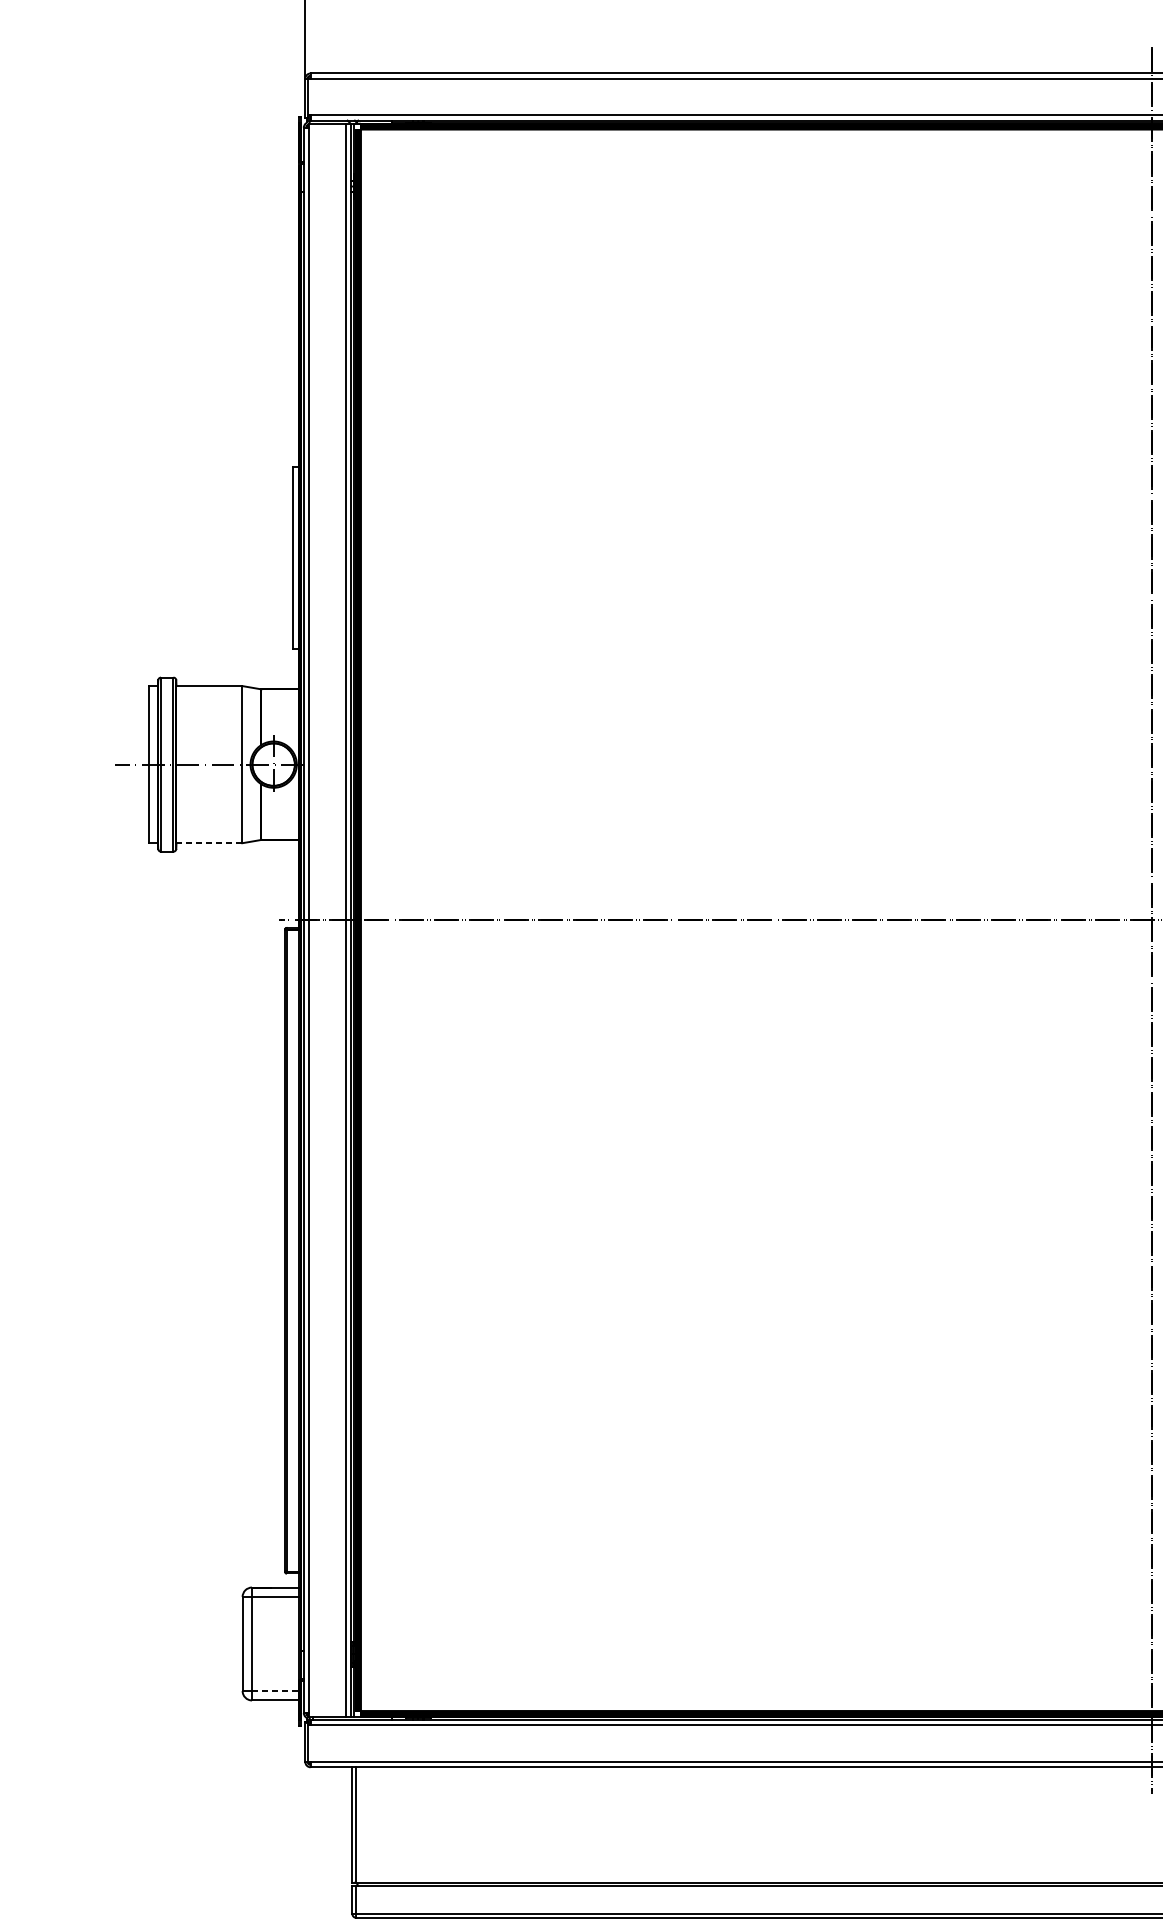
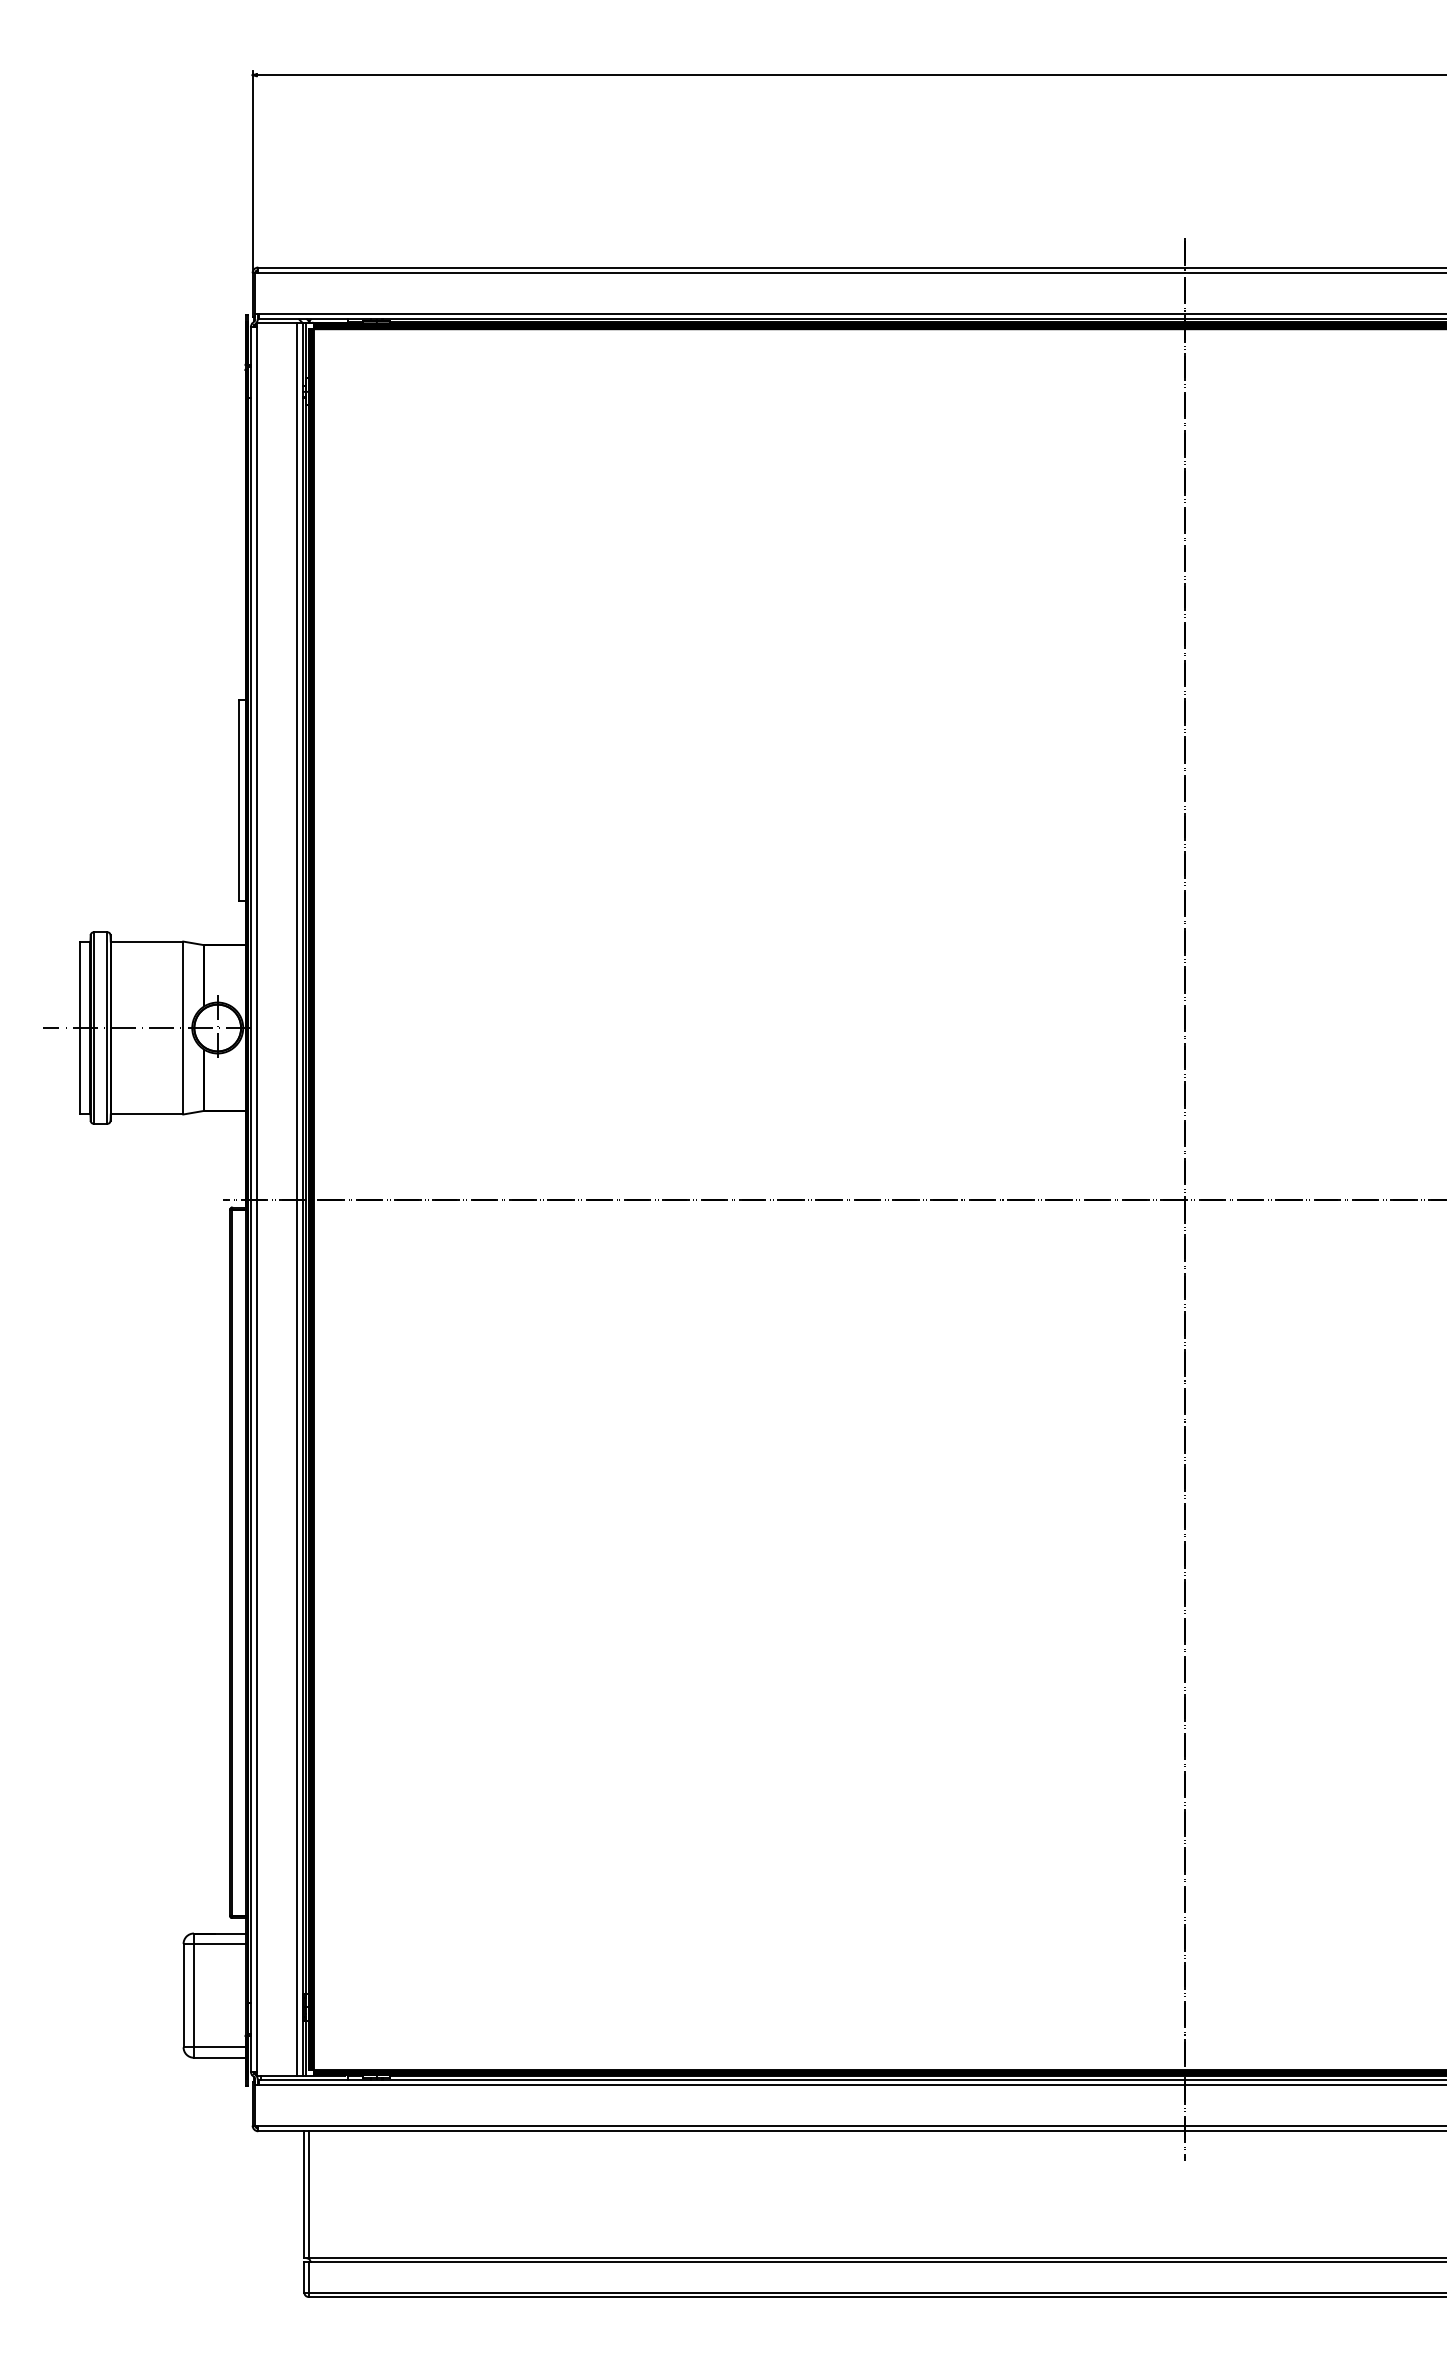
line: (208, 843) -> (146, 1114), dashed -> solid
line: (275, 1691) -> (219, 2047), dashed -> solid

